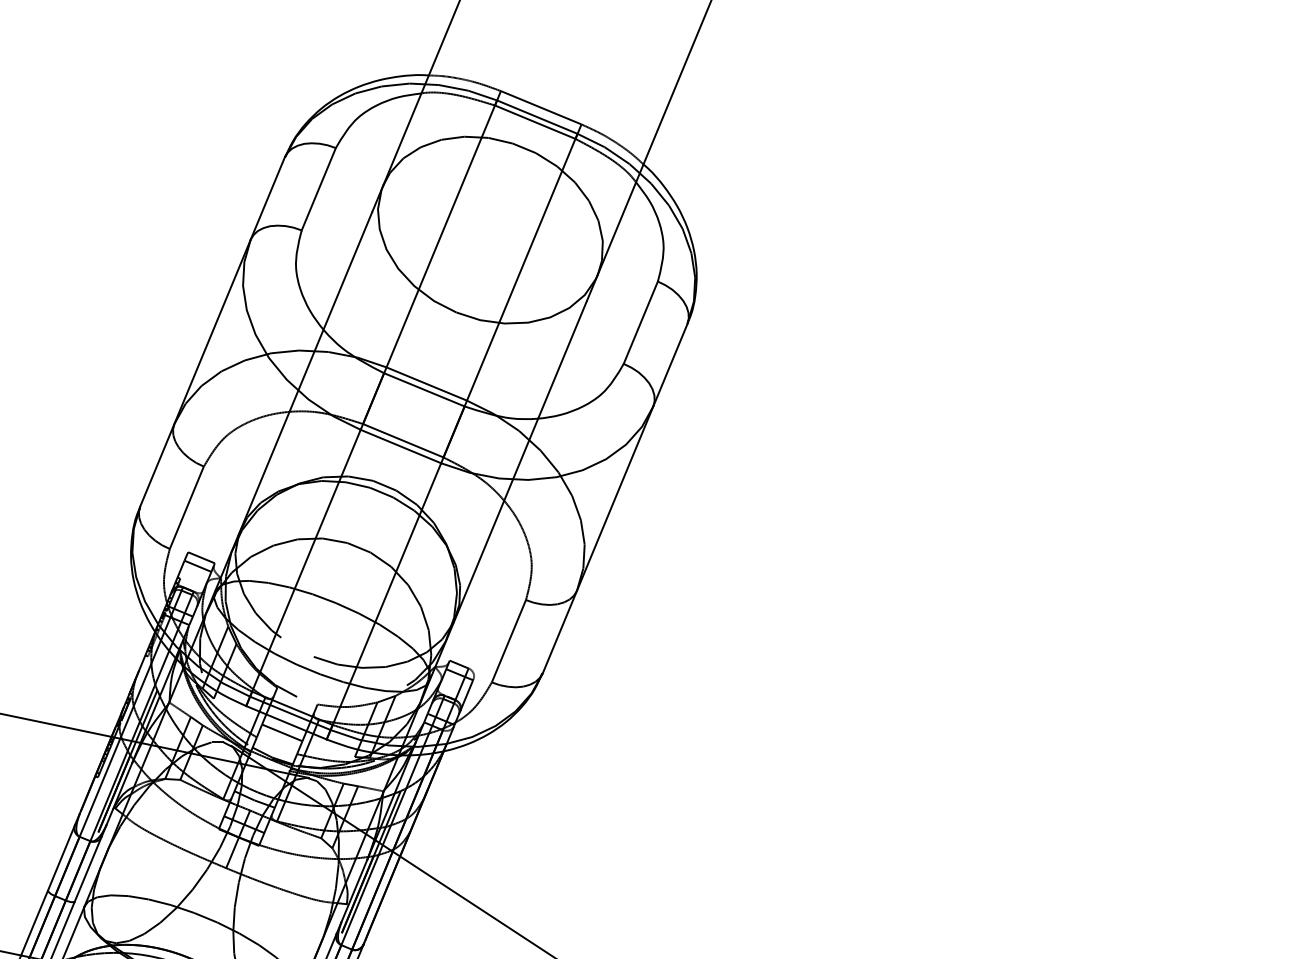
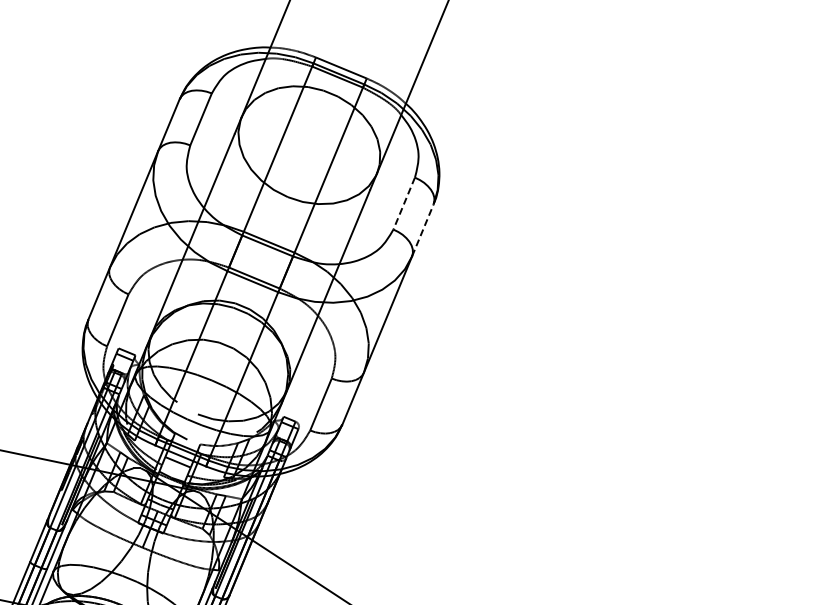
line: (641, 324) -> (404, 204), solid -> dashed
line: (671, 363) -> (423, 229), solid -> dashed

